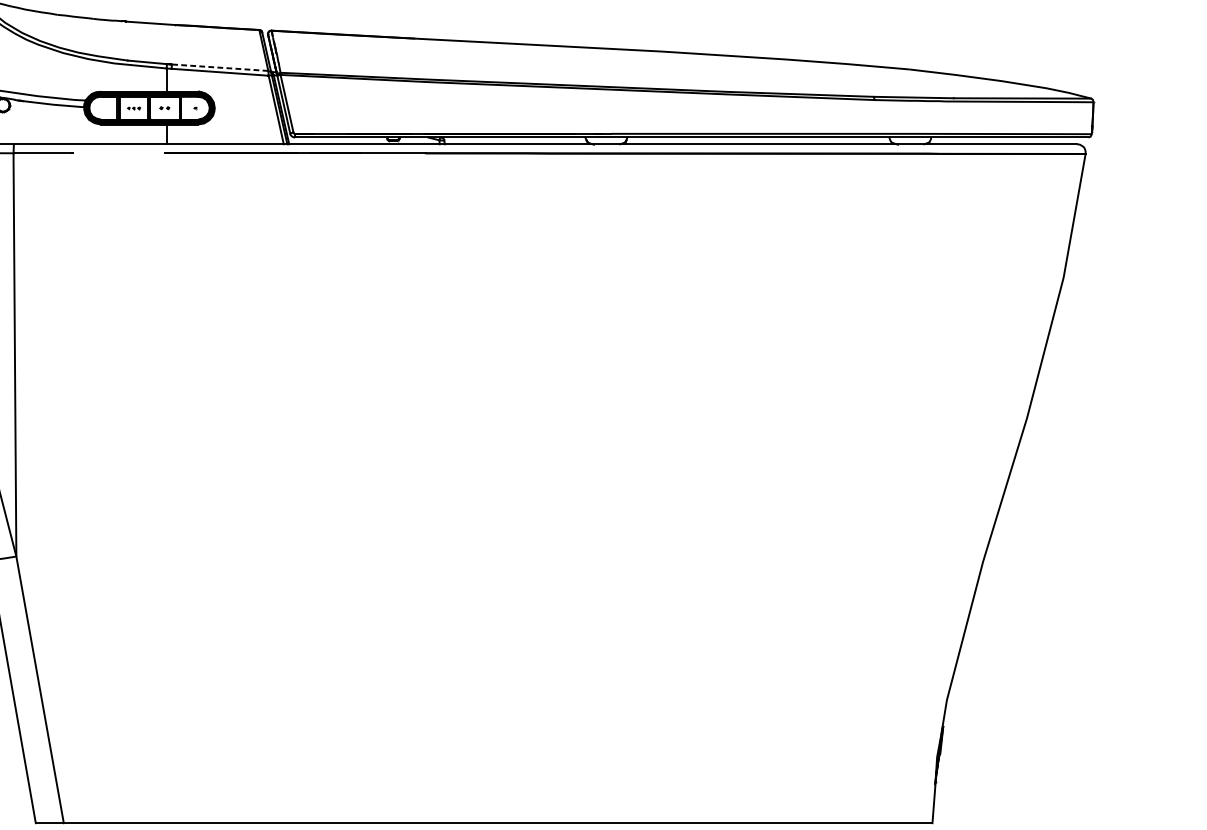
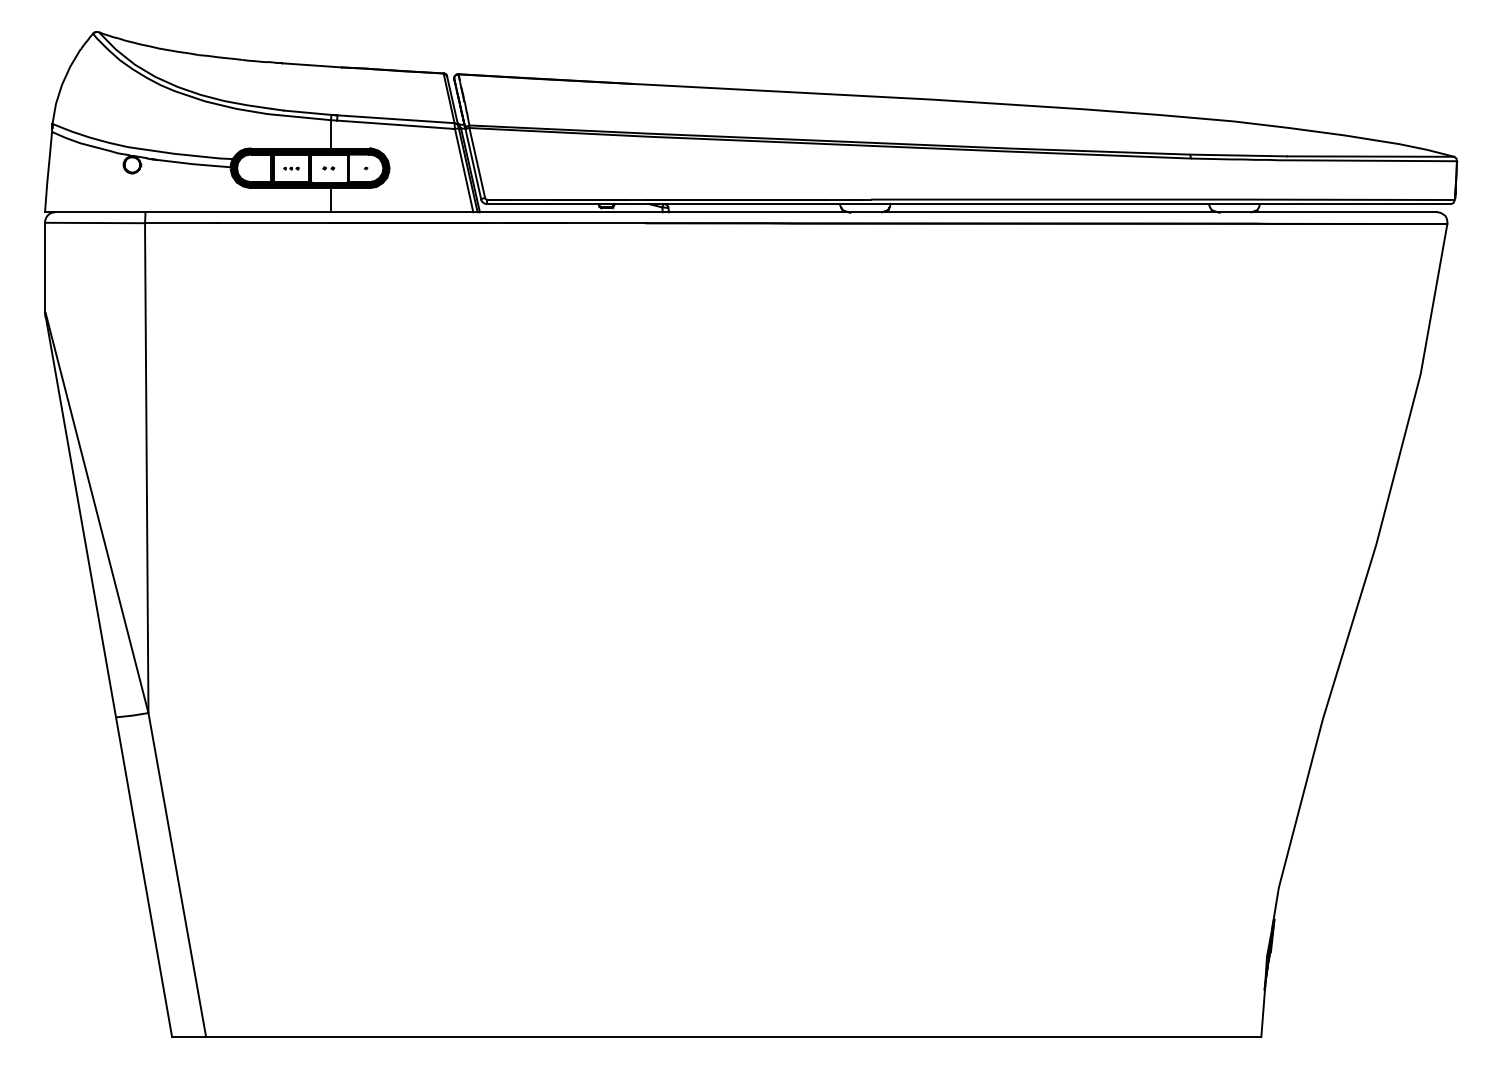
line: (220, 67) -> (396, 119), dashed -> solid
line: (118, 153) -> (272, 223), added

